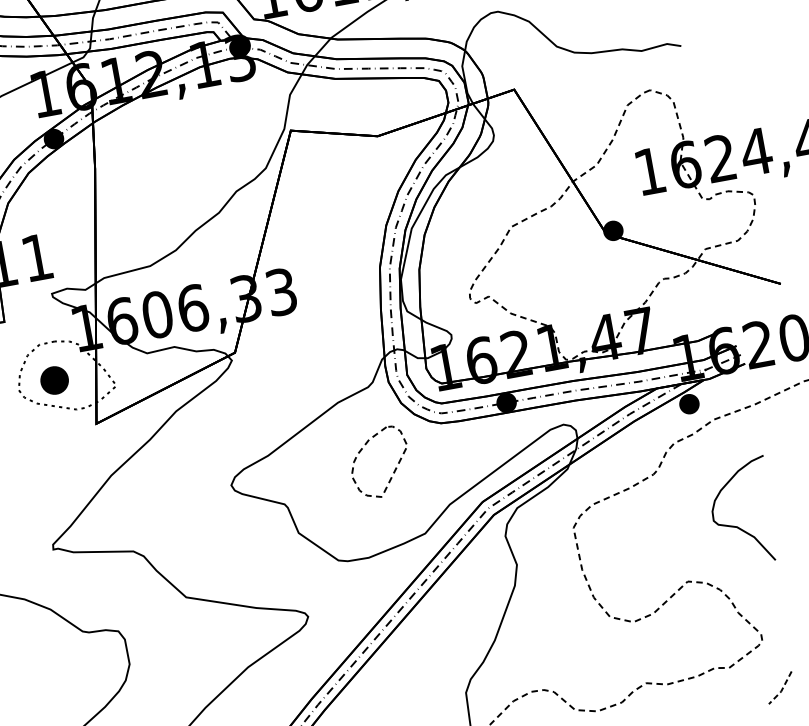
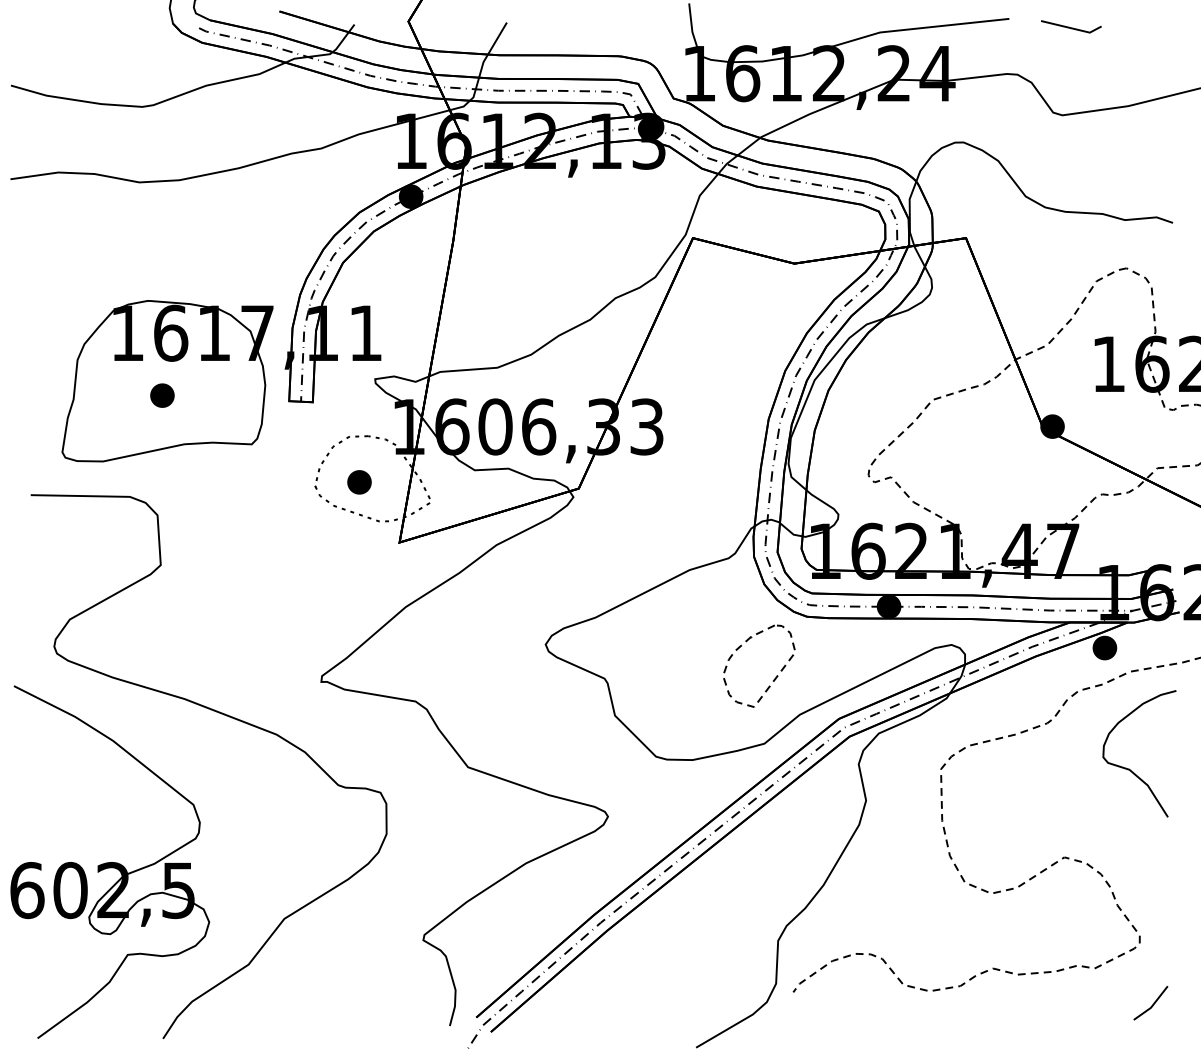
part: (54, 380) -> (359, 482), size x0.71
part: (395, 467) -> (776, 675), moved
curve: (736, 526) -> (1129, 768), moved
line: (782, 690) -> (1152, 1006), dashed -> solid

